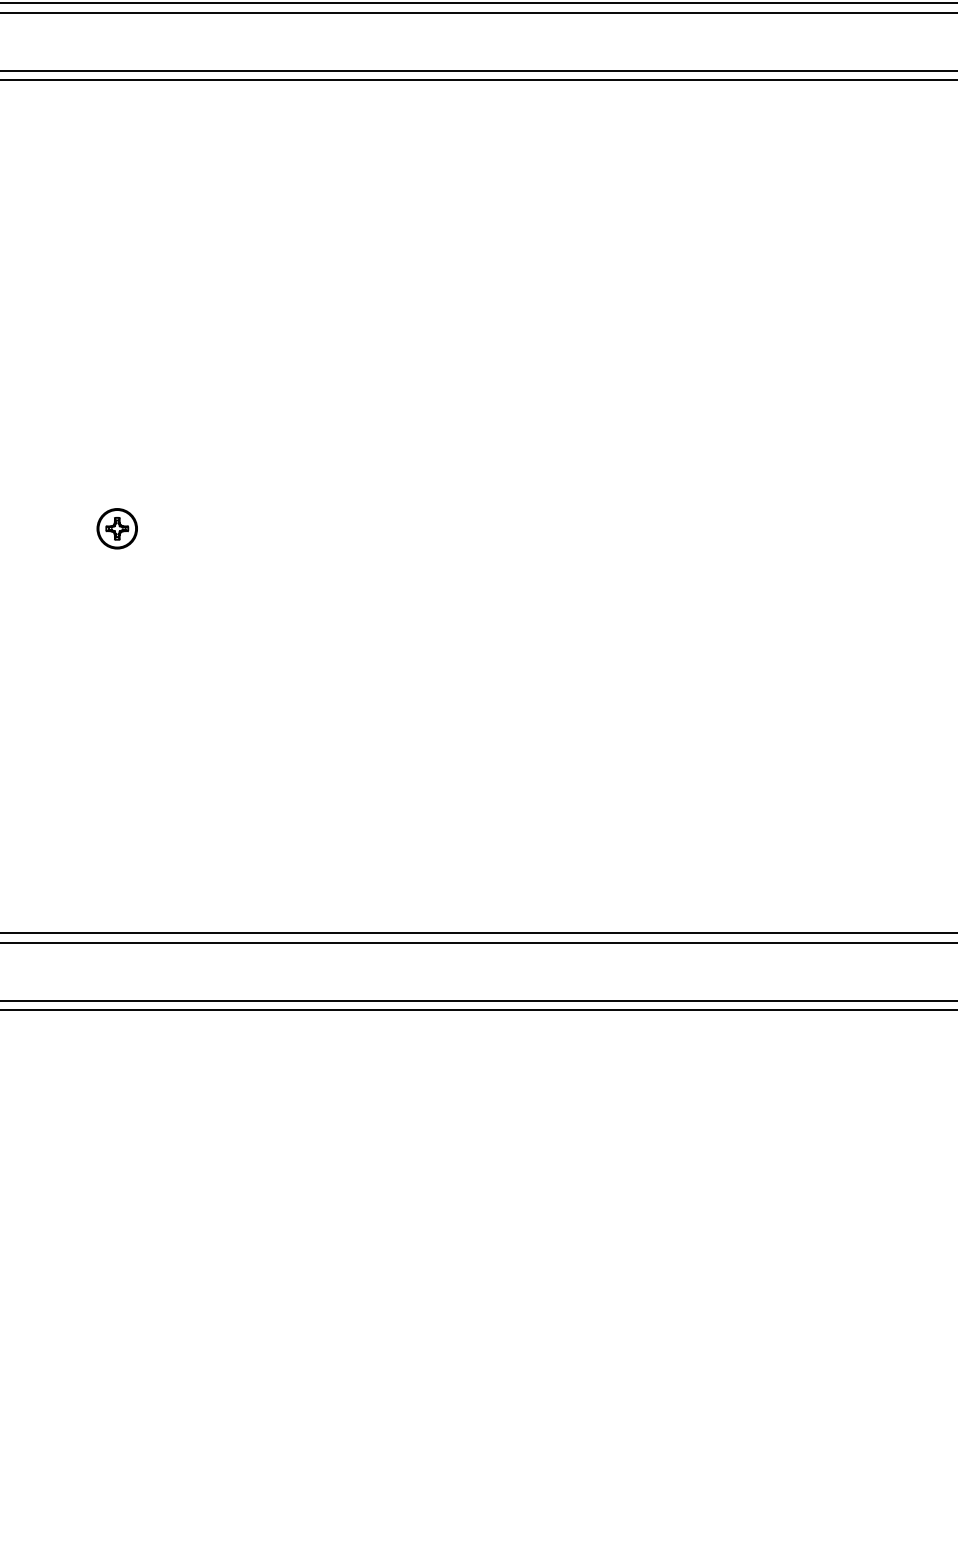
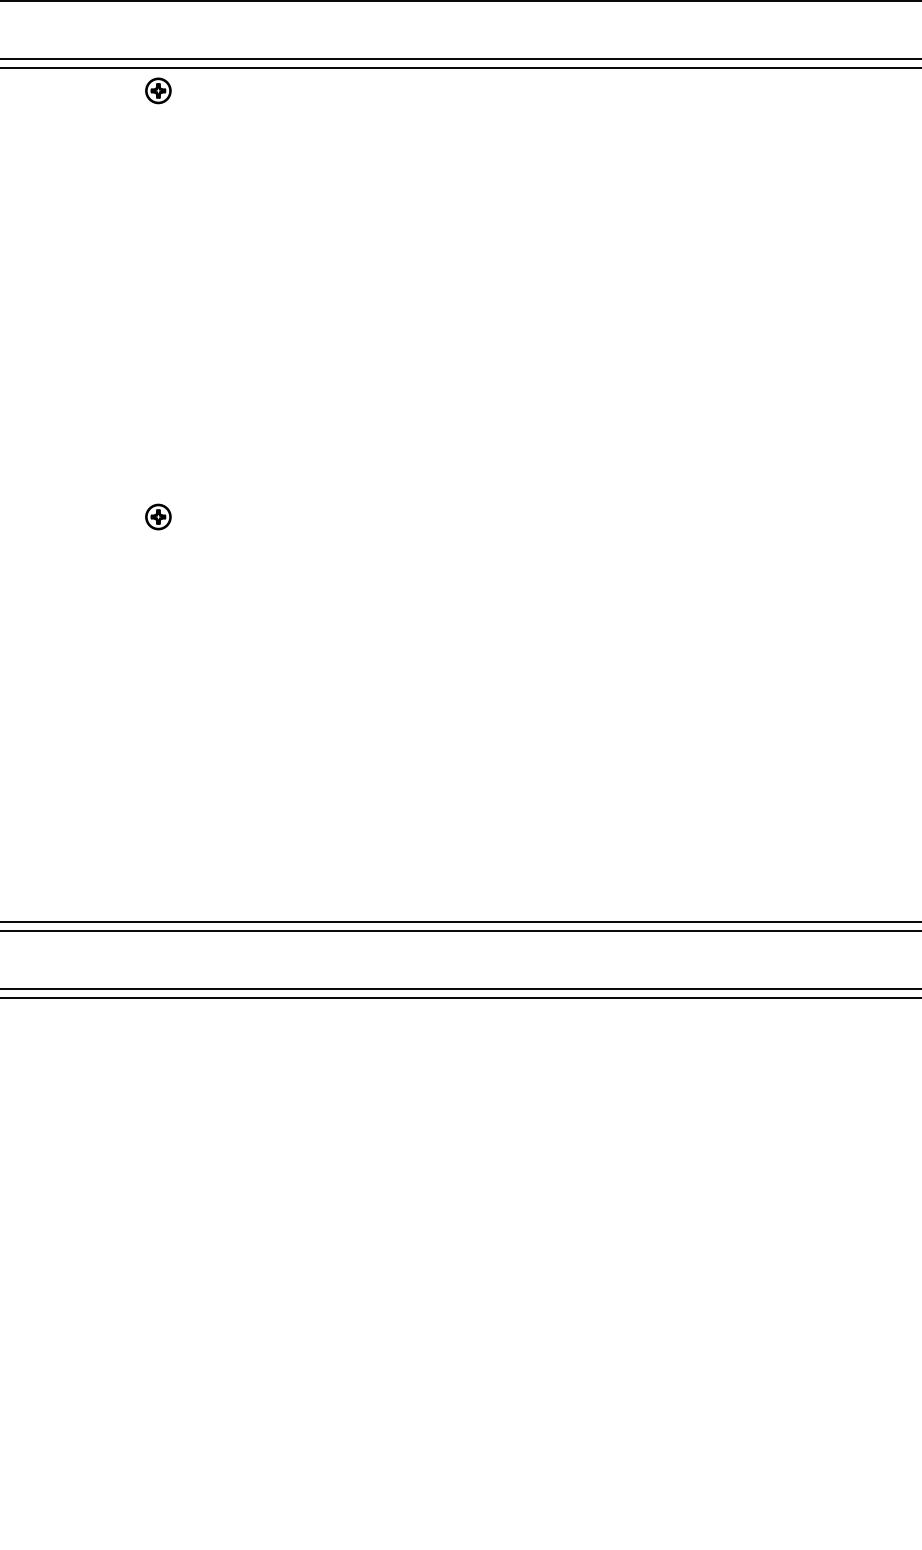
part: (116, 102) -> (157, 90), added
part: (116, 528) -> (157, 516), size x0.62

